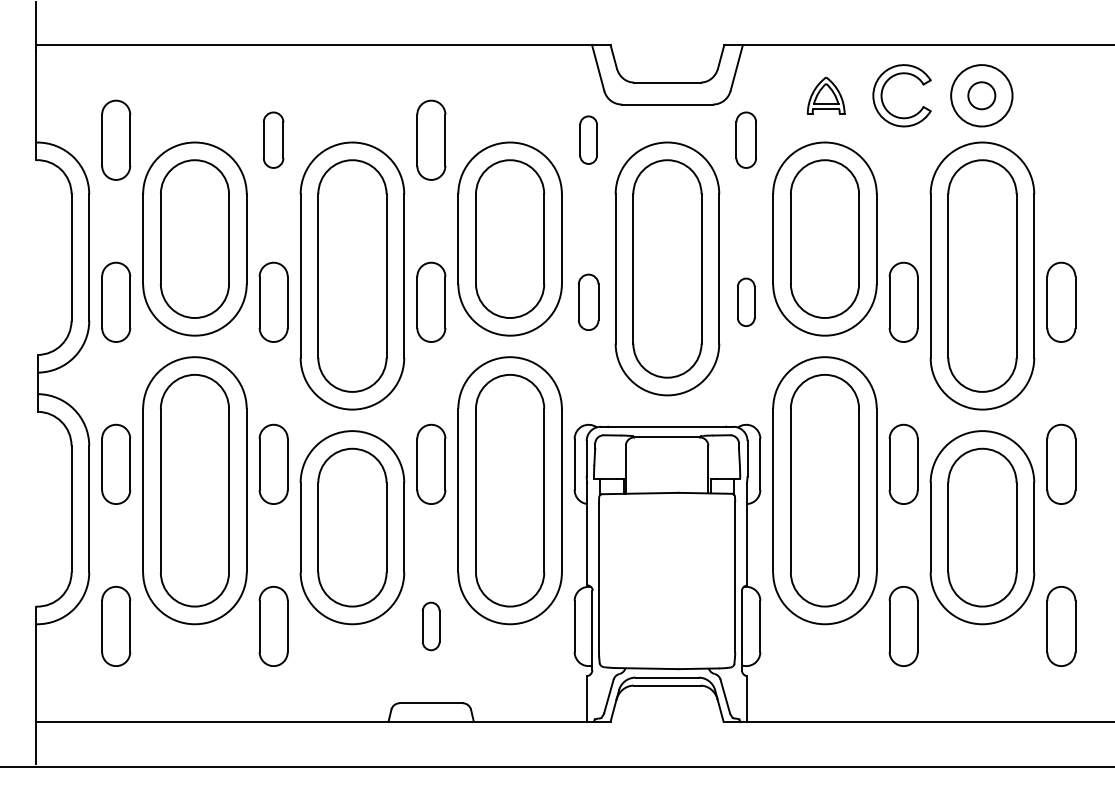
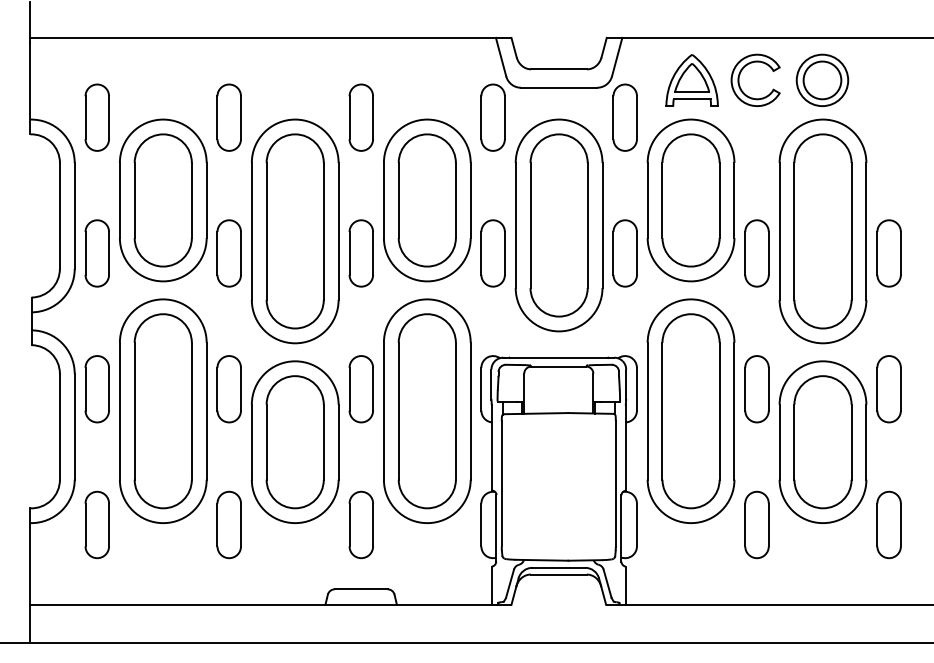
part: (825, 95) -> (691, 80), size x1.67
circle: (981, 95) -> (822, 80), size x1.67
part: (272, 140) -> (228, 117), size x1.43
part: (587, 140) -> (492, 117), size x1.67
part: (745, 140) -> (624, 117), size x1.43
part: (587, 302) -> (492, 253), size x1.43
part: (745, 302) -> (624, 253), size x1.67
part: (430, 625) -> (360, 524), size x1.67

